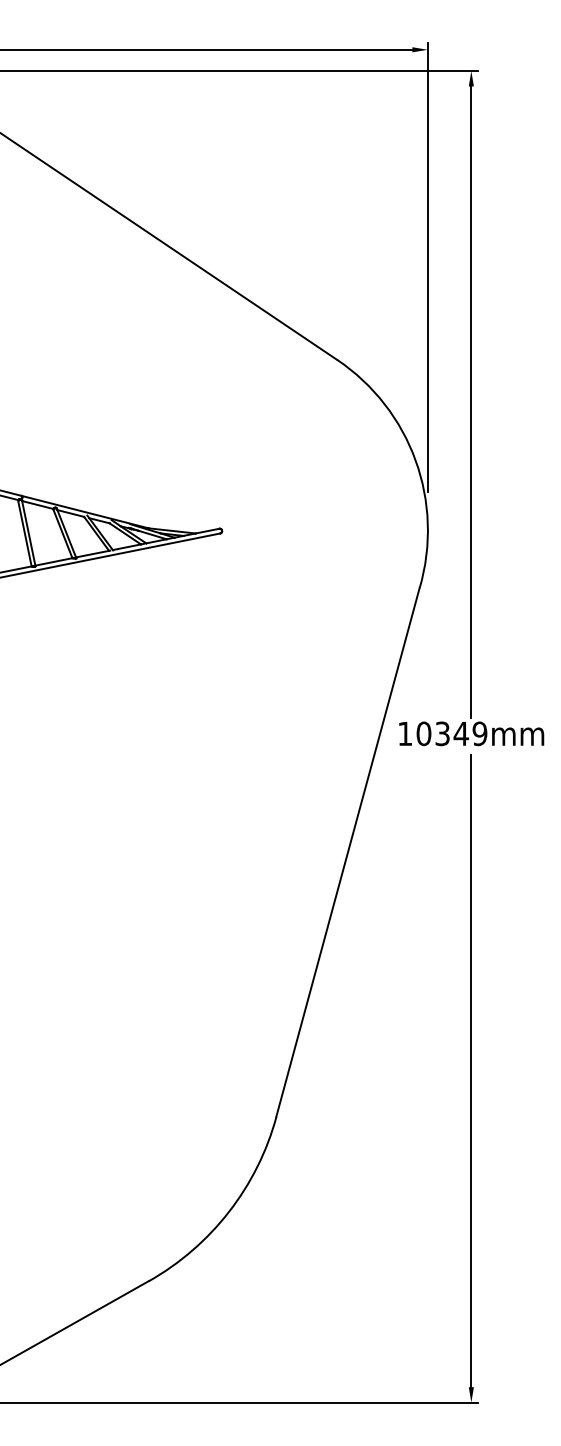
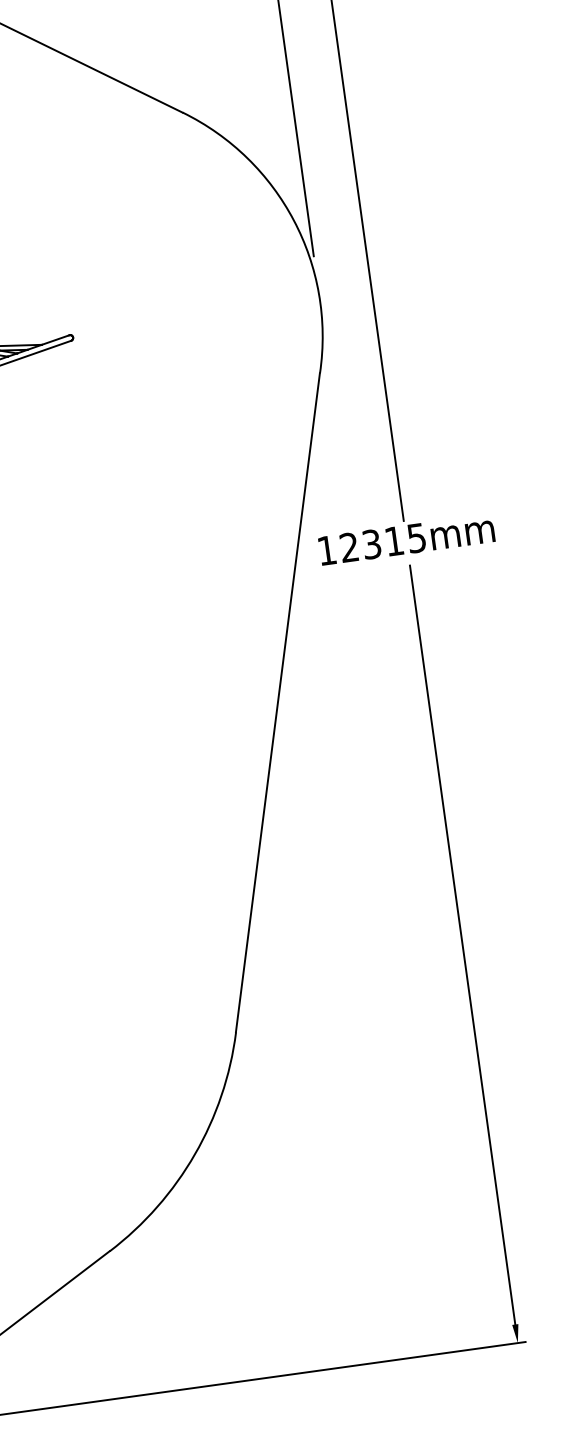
text: (451, 733) -> (382, 542), 10349mm -> 12315mm

